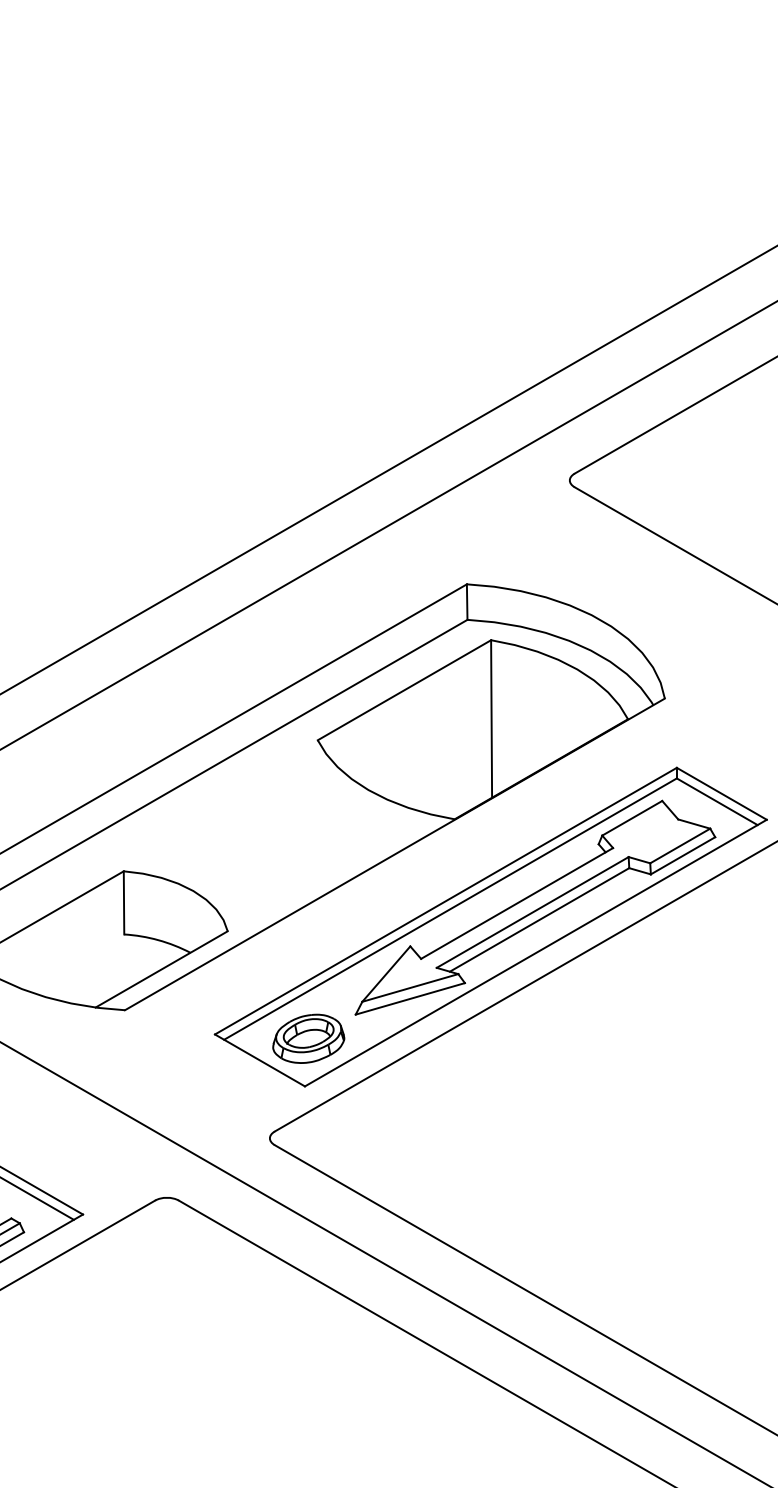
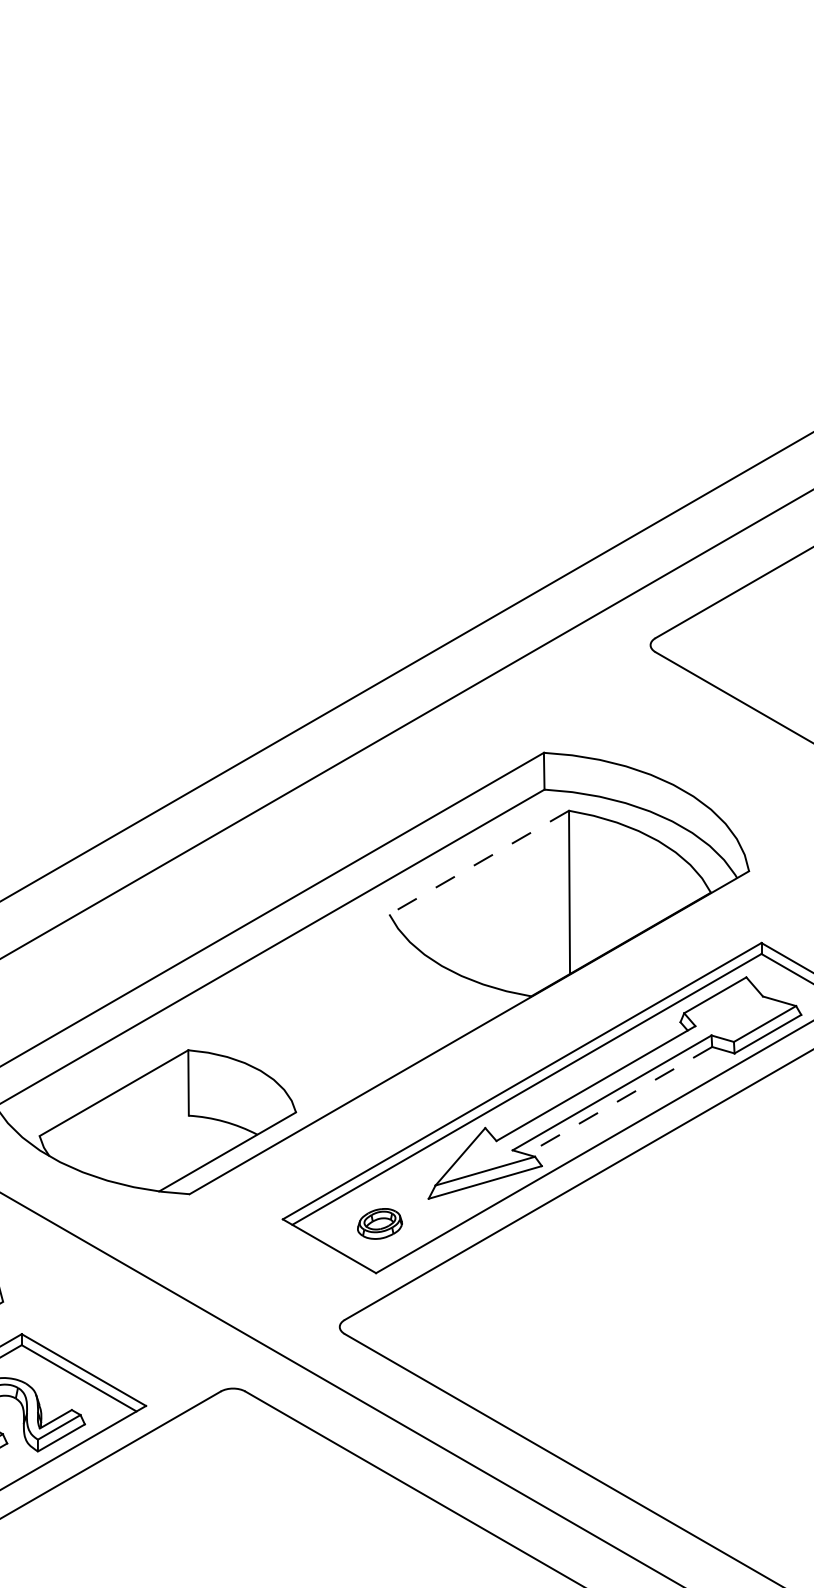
line: (404, 690) -> (479, 862), solid -> dashed
line: (538, 919) -> (618, 1100), solid -> dashed
part: (308, 1038) -> (379, 1223), size x0.6

